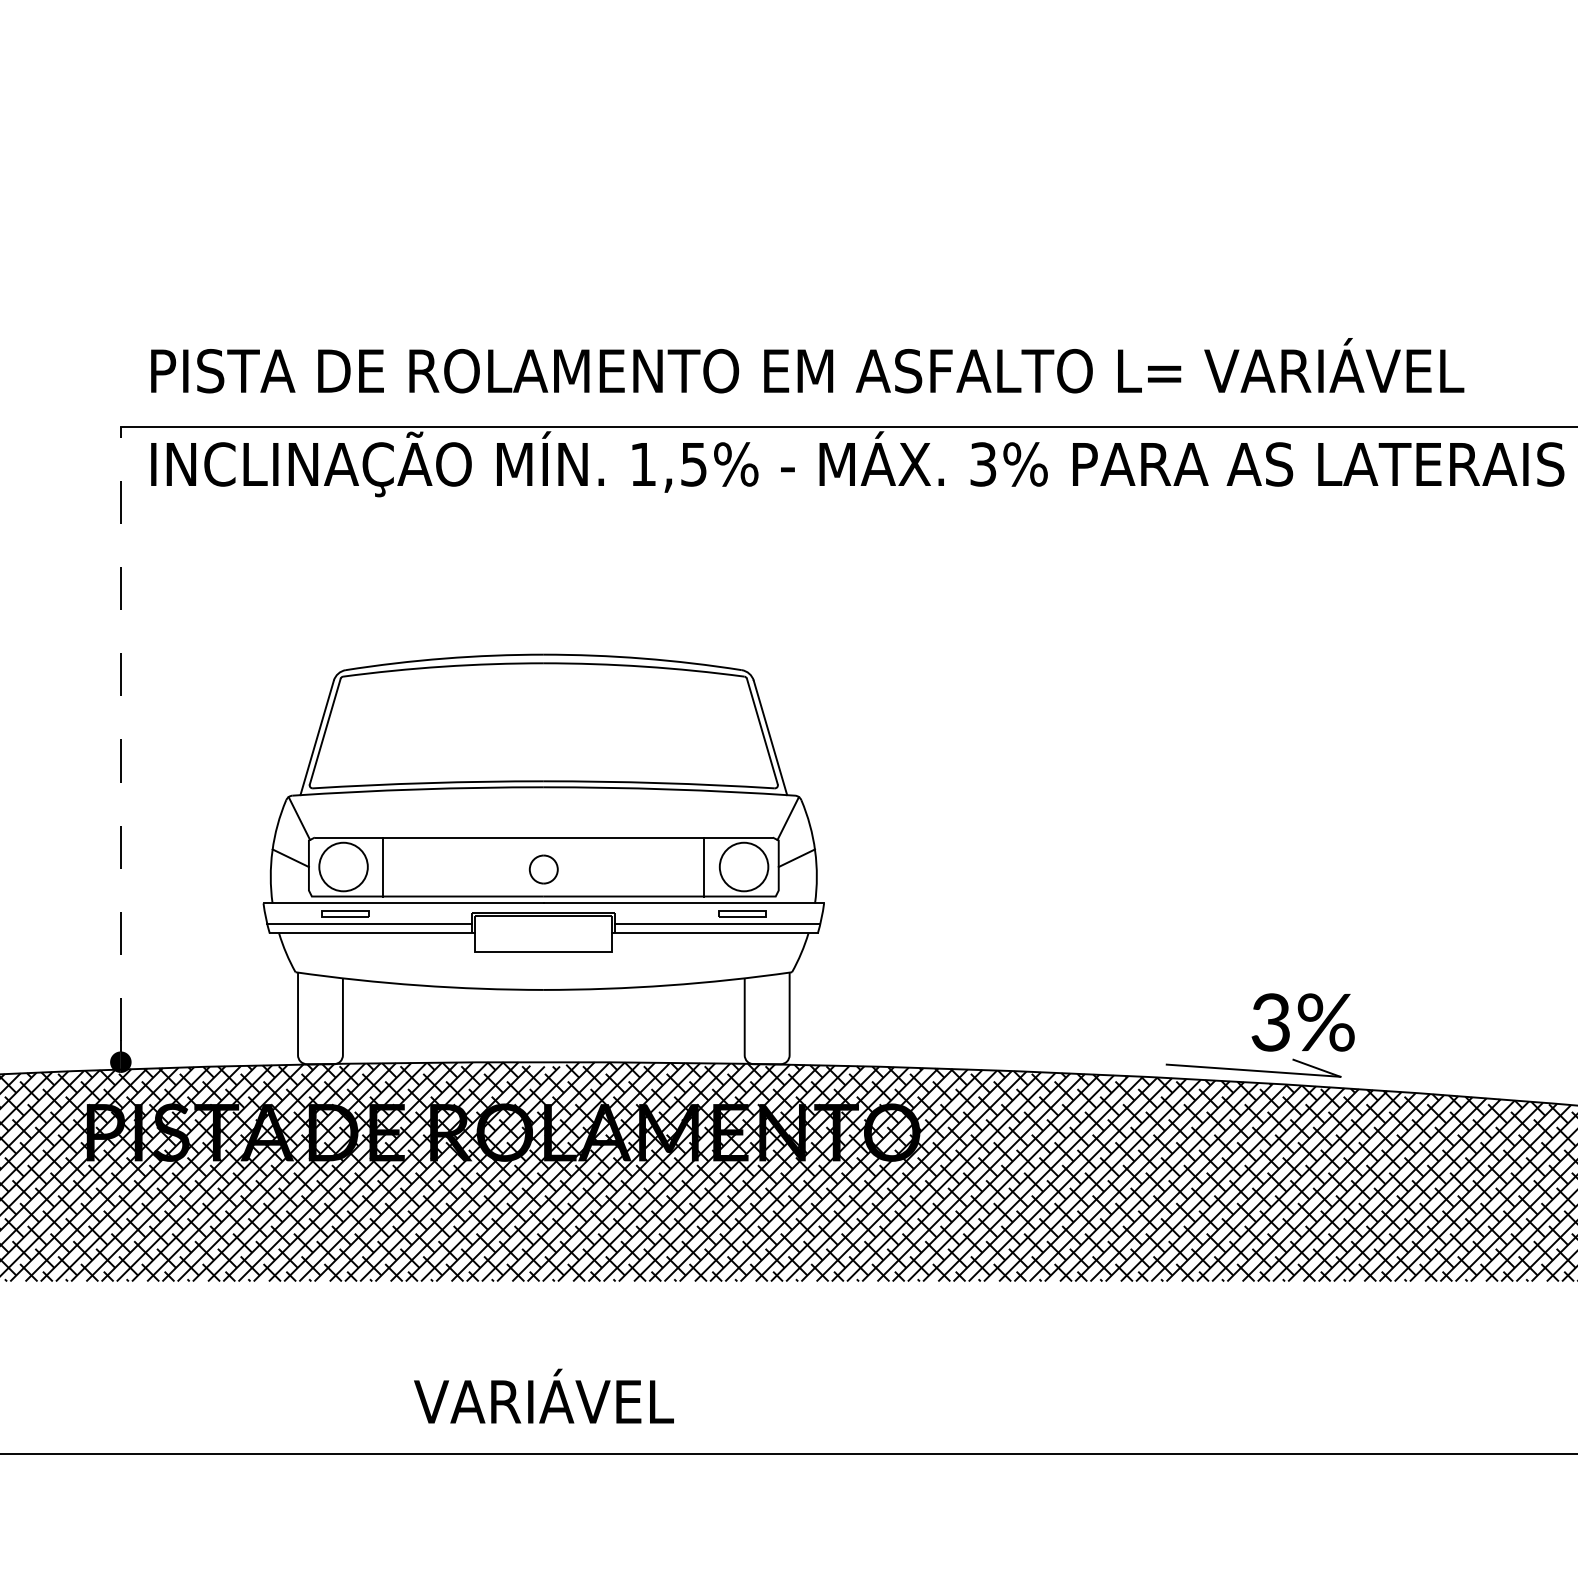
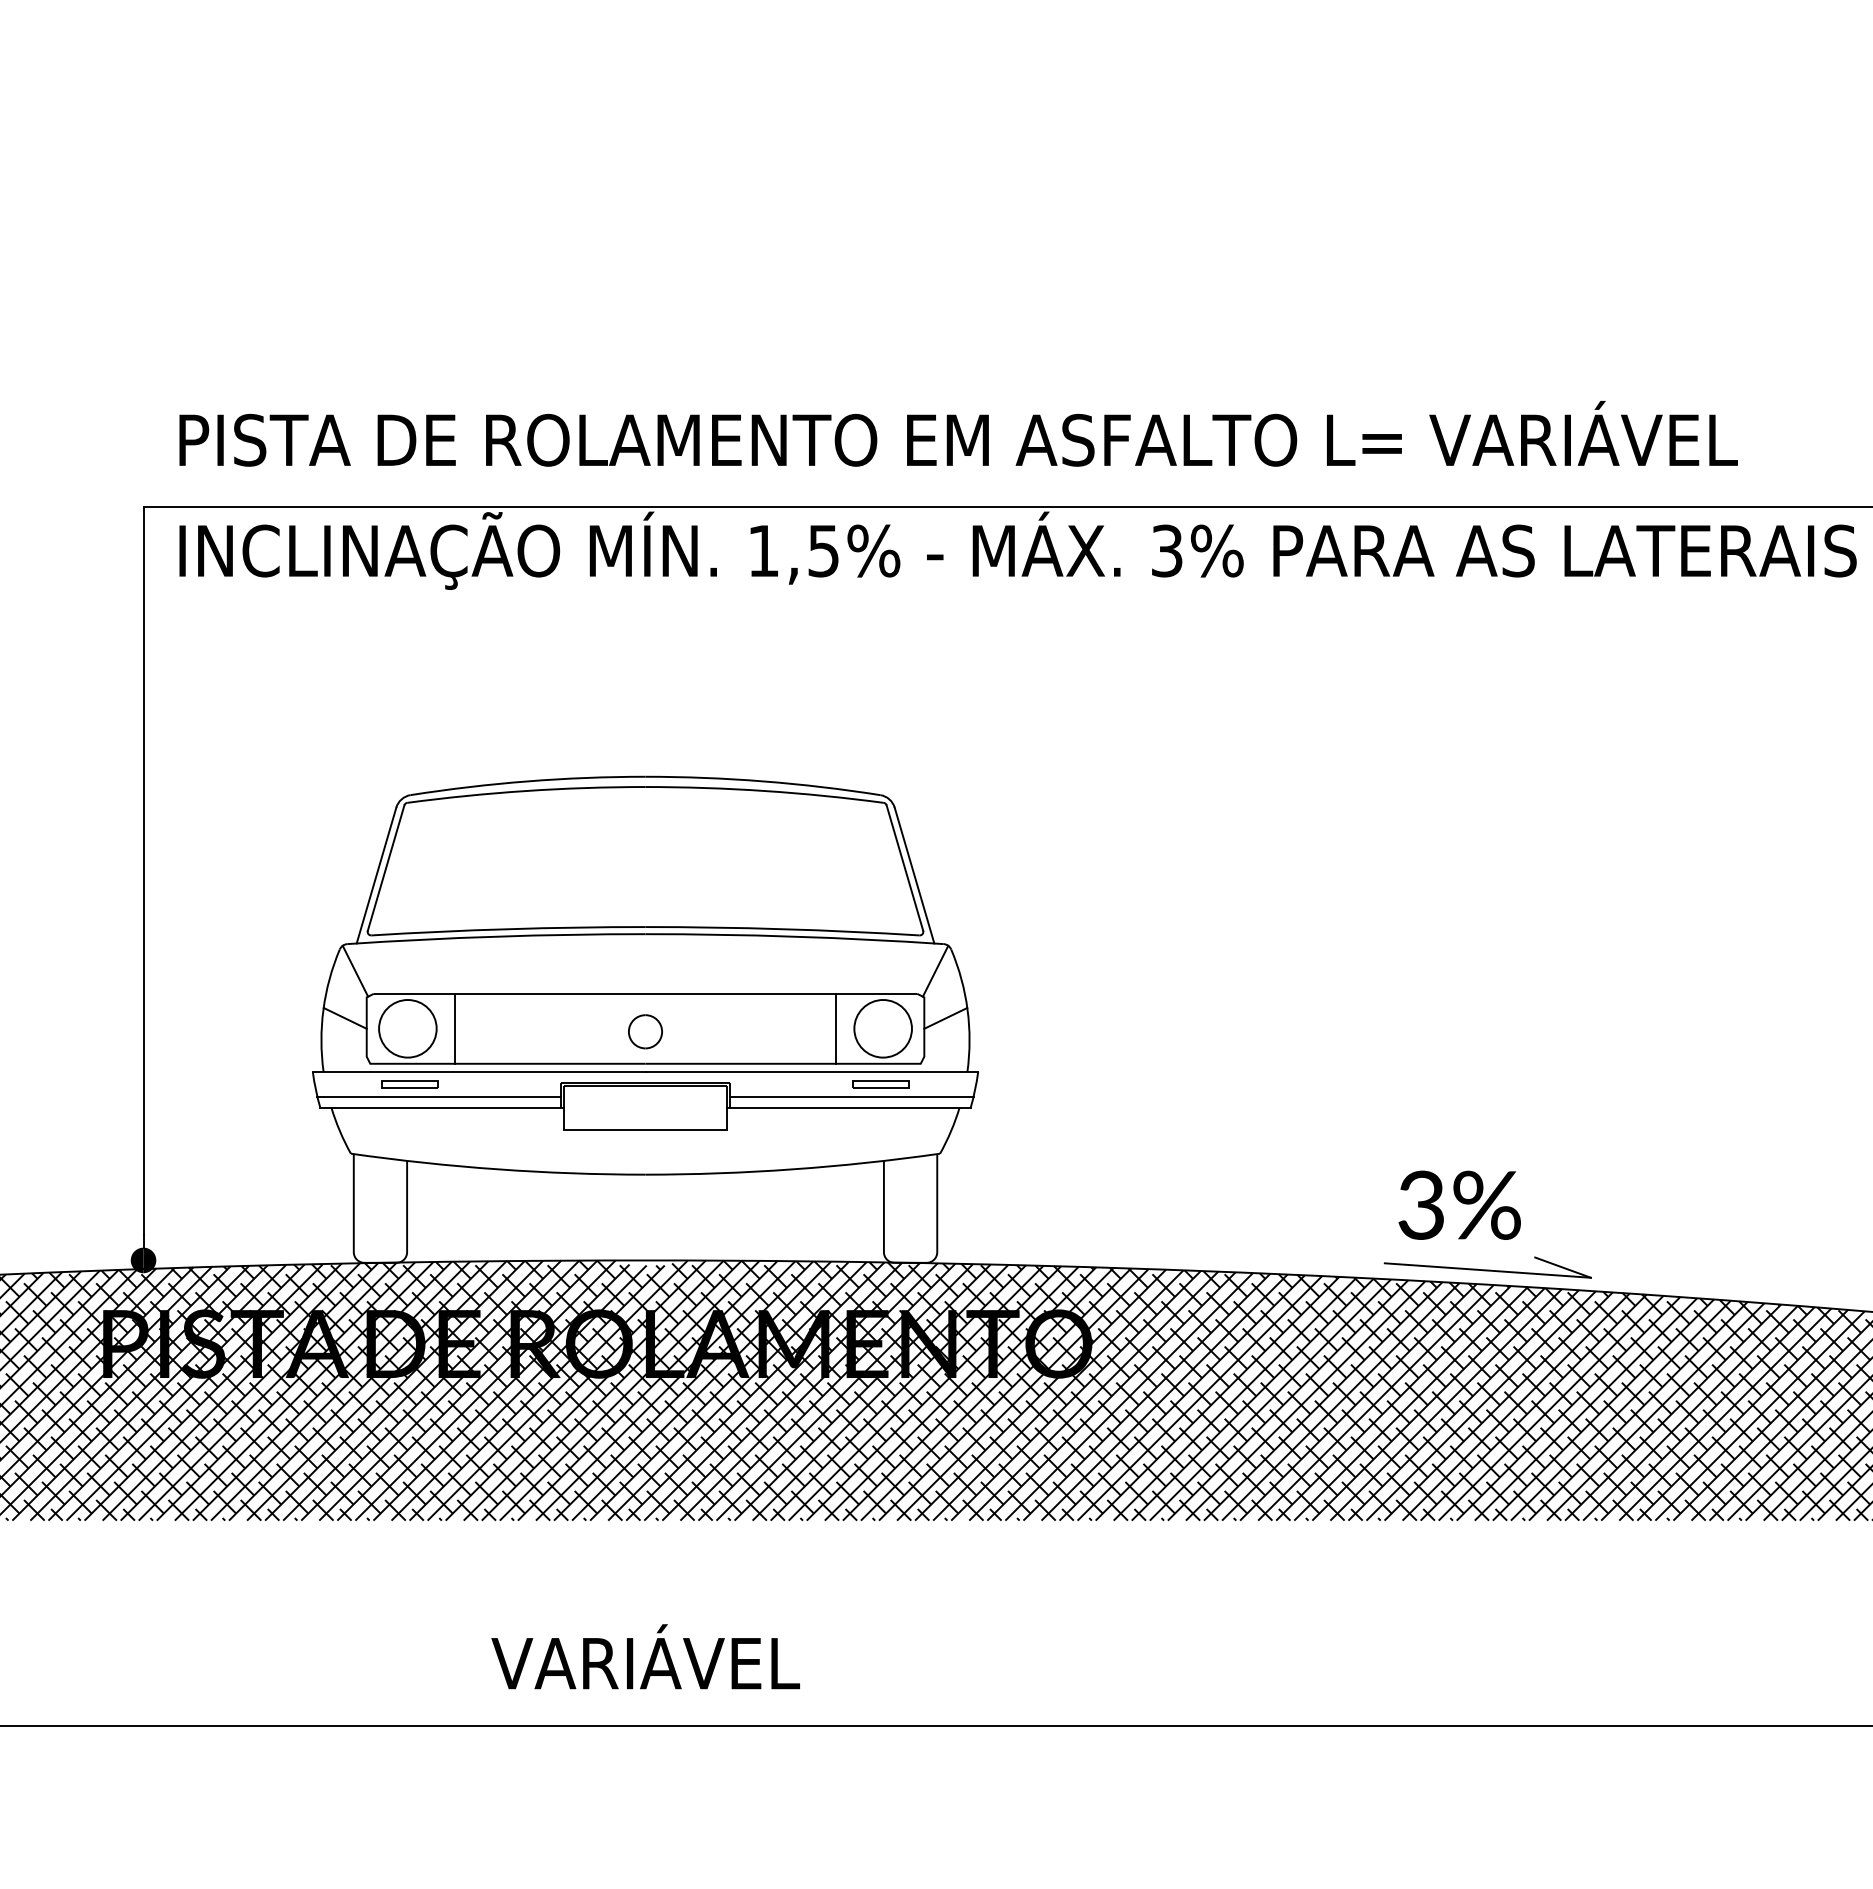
line: (120, 733) -> (143, 870), dashed -> solid
text: (1302, 1021) -> (1459, 1204), moved

